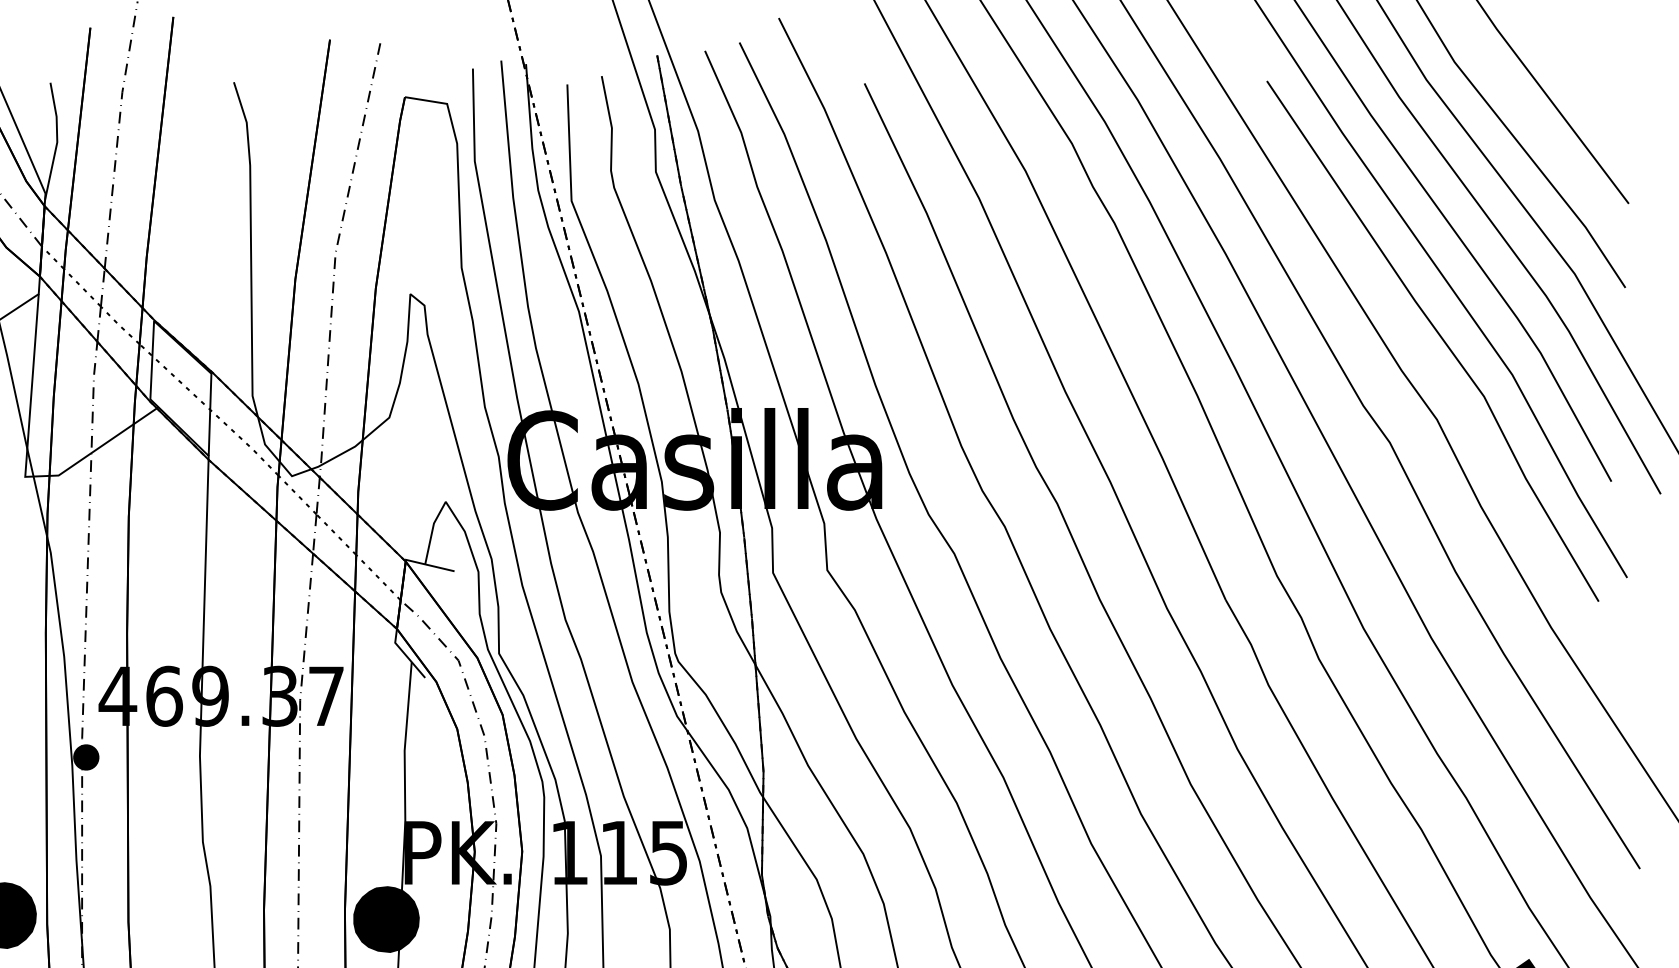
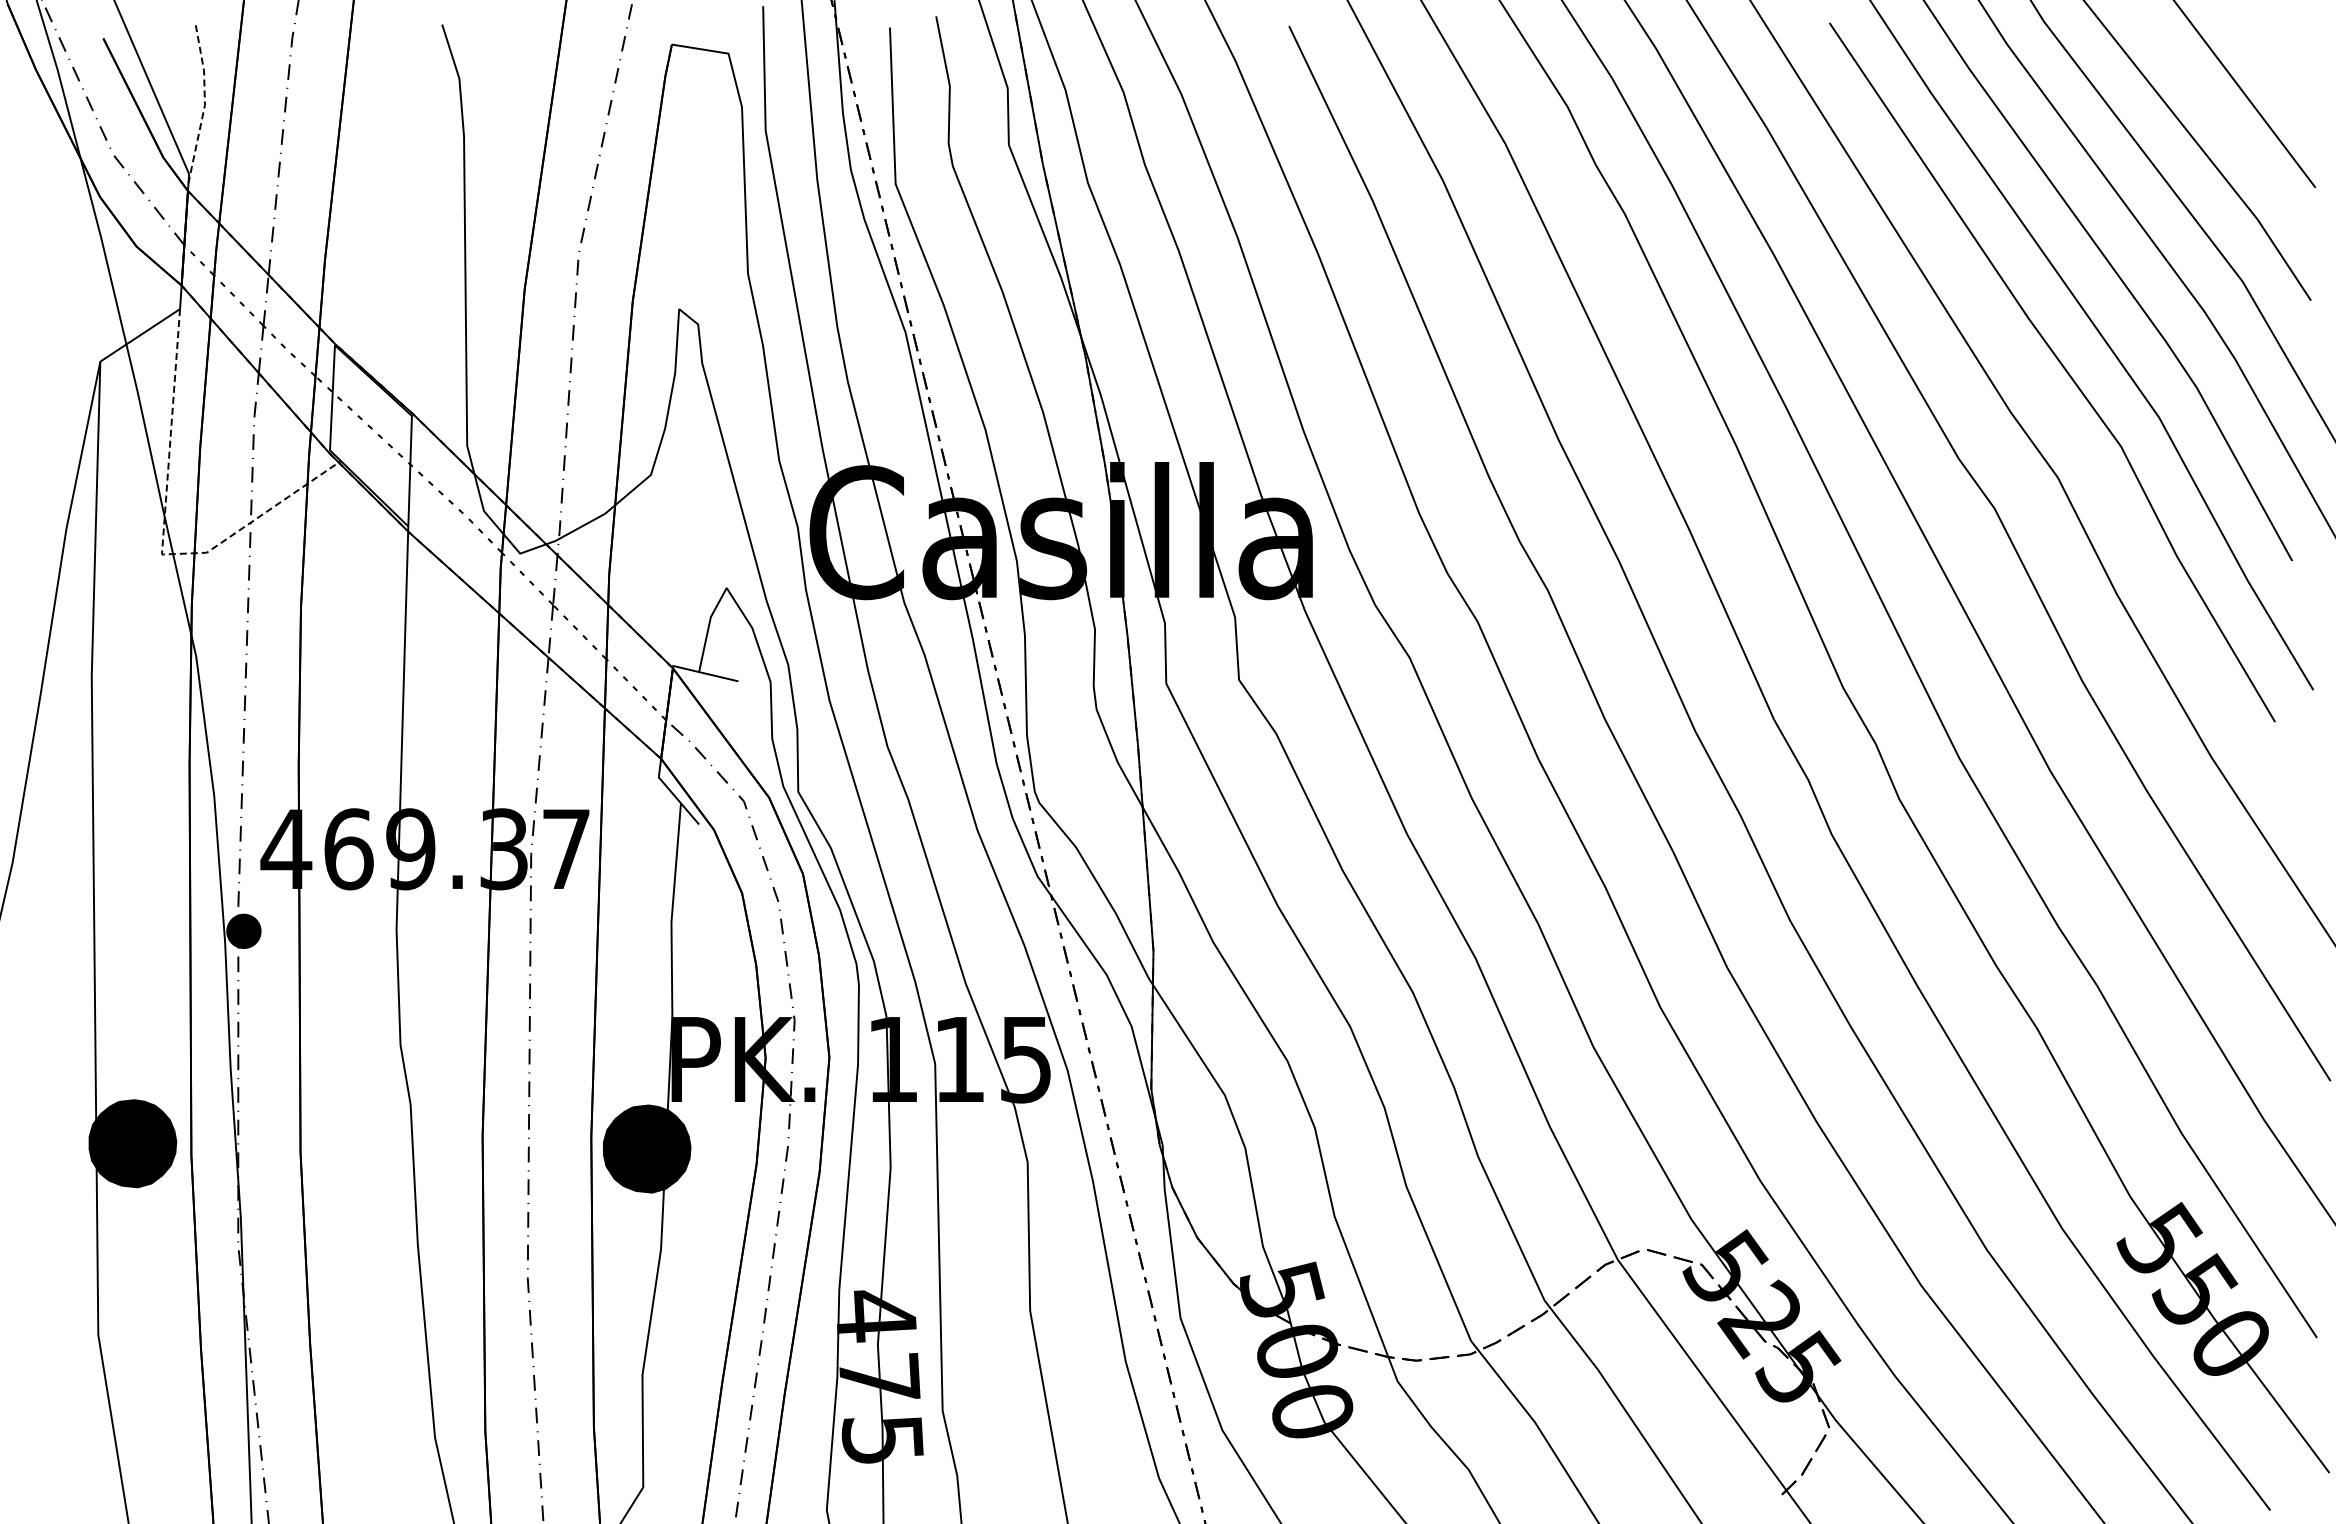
line: (56, 141) -> (204, 104), solid -> dashed
line: (26, 463) -> (163, 536), solid -> dashed

